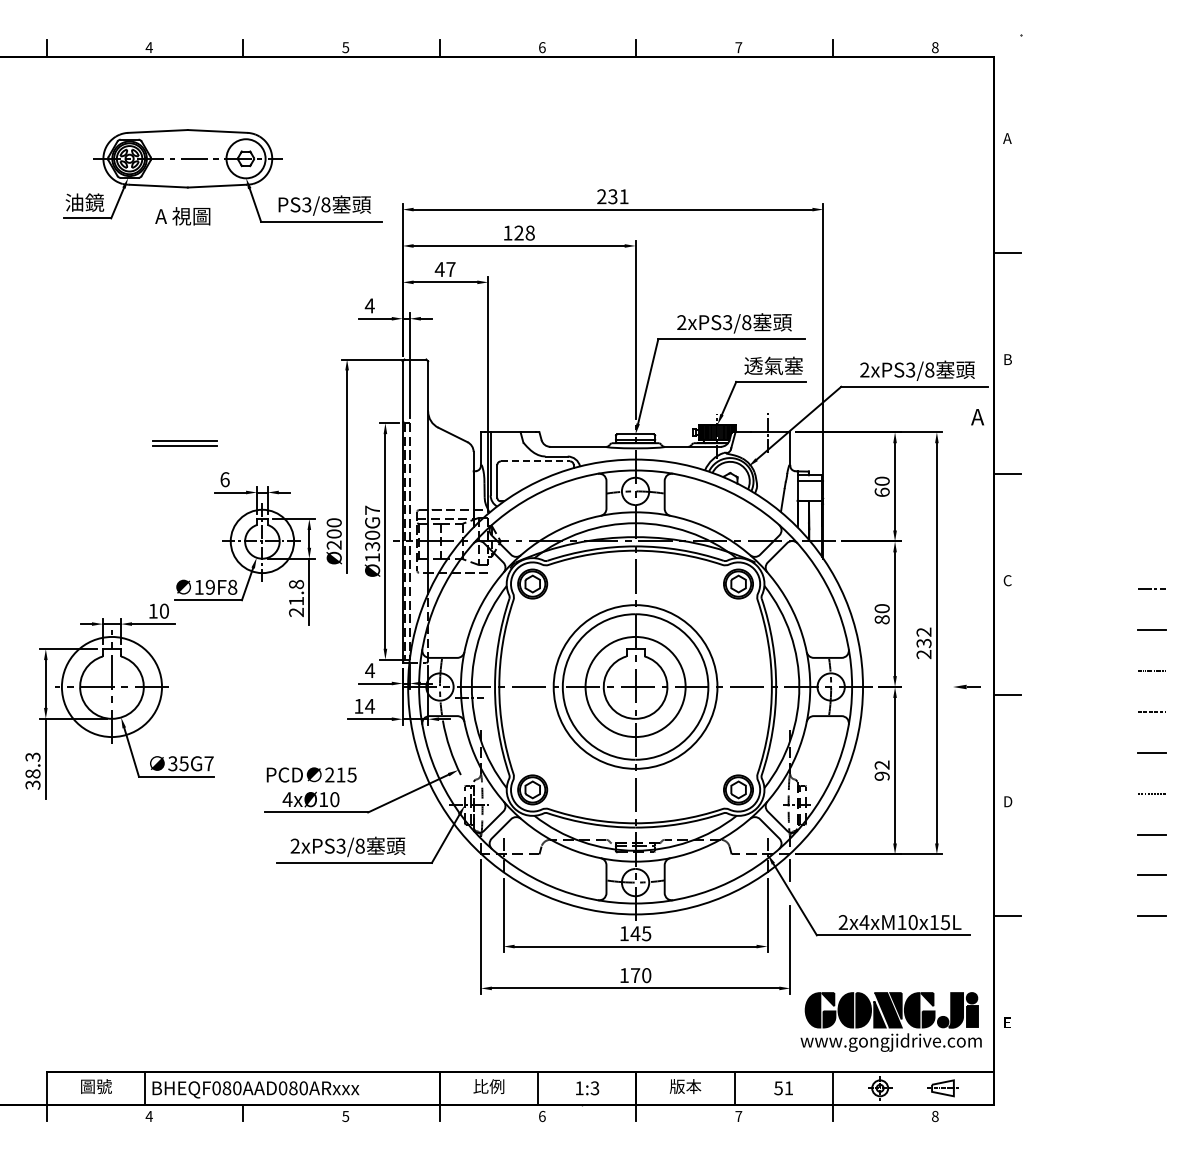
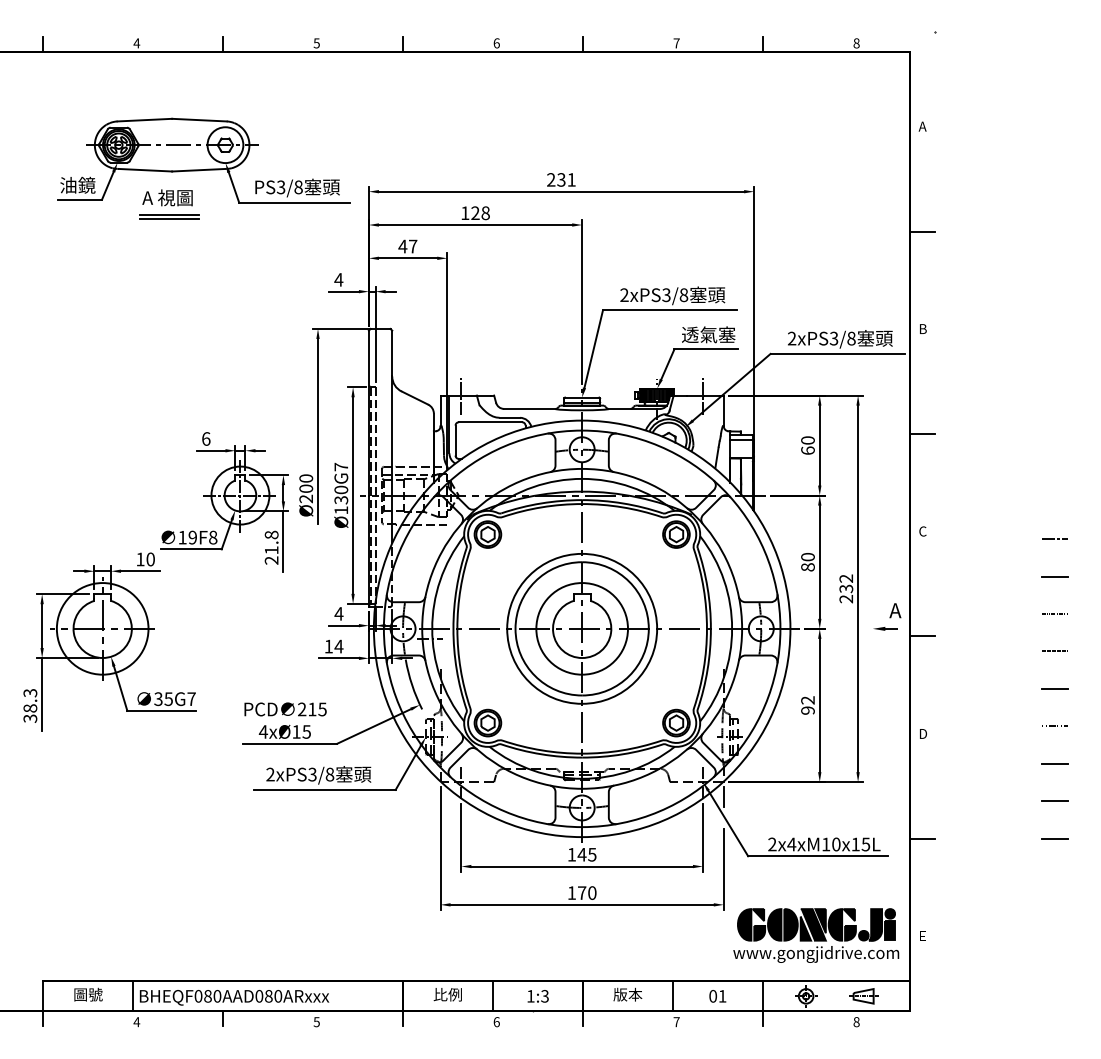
text: (977, 417) -> (895, 610), moved
line: (503, 432) -> (461, 395), added
part: (184, 443) -> (169, 217), moved
line: (535, 461) -> (490, 422), dashed -> solid
text: (334, 799) -> (306, 731), 4xØ10 -> 4xØ15
text: (778, 1088) -> (713, 996), 51 -> 01

